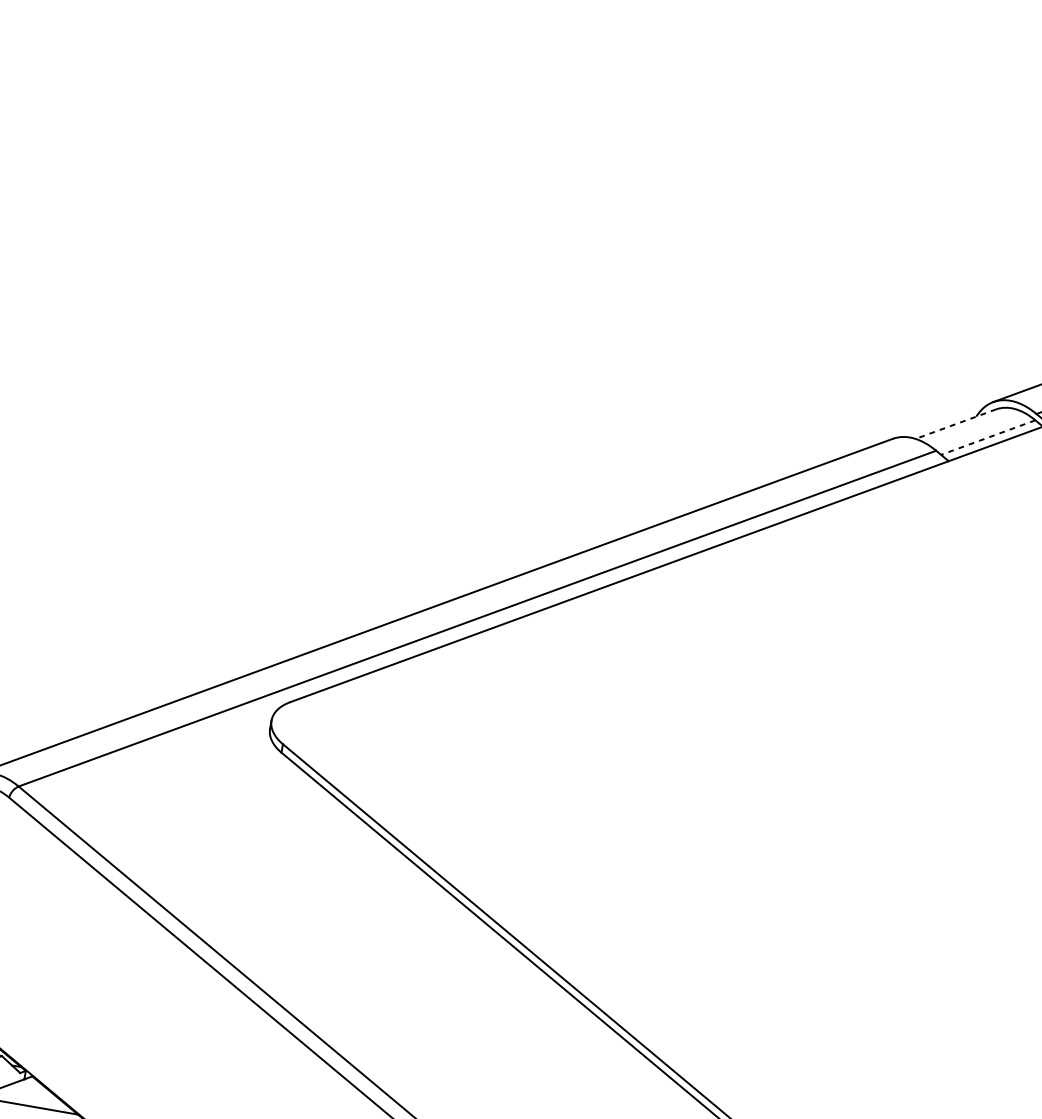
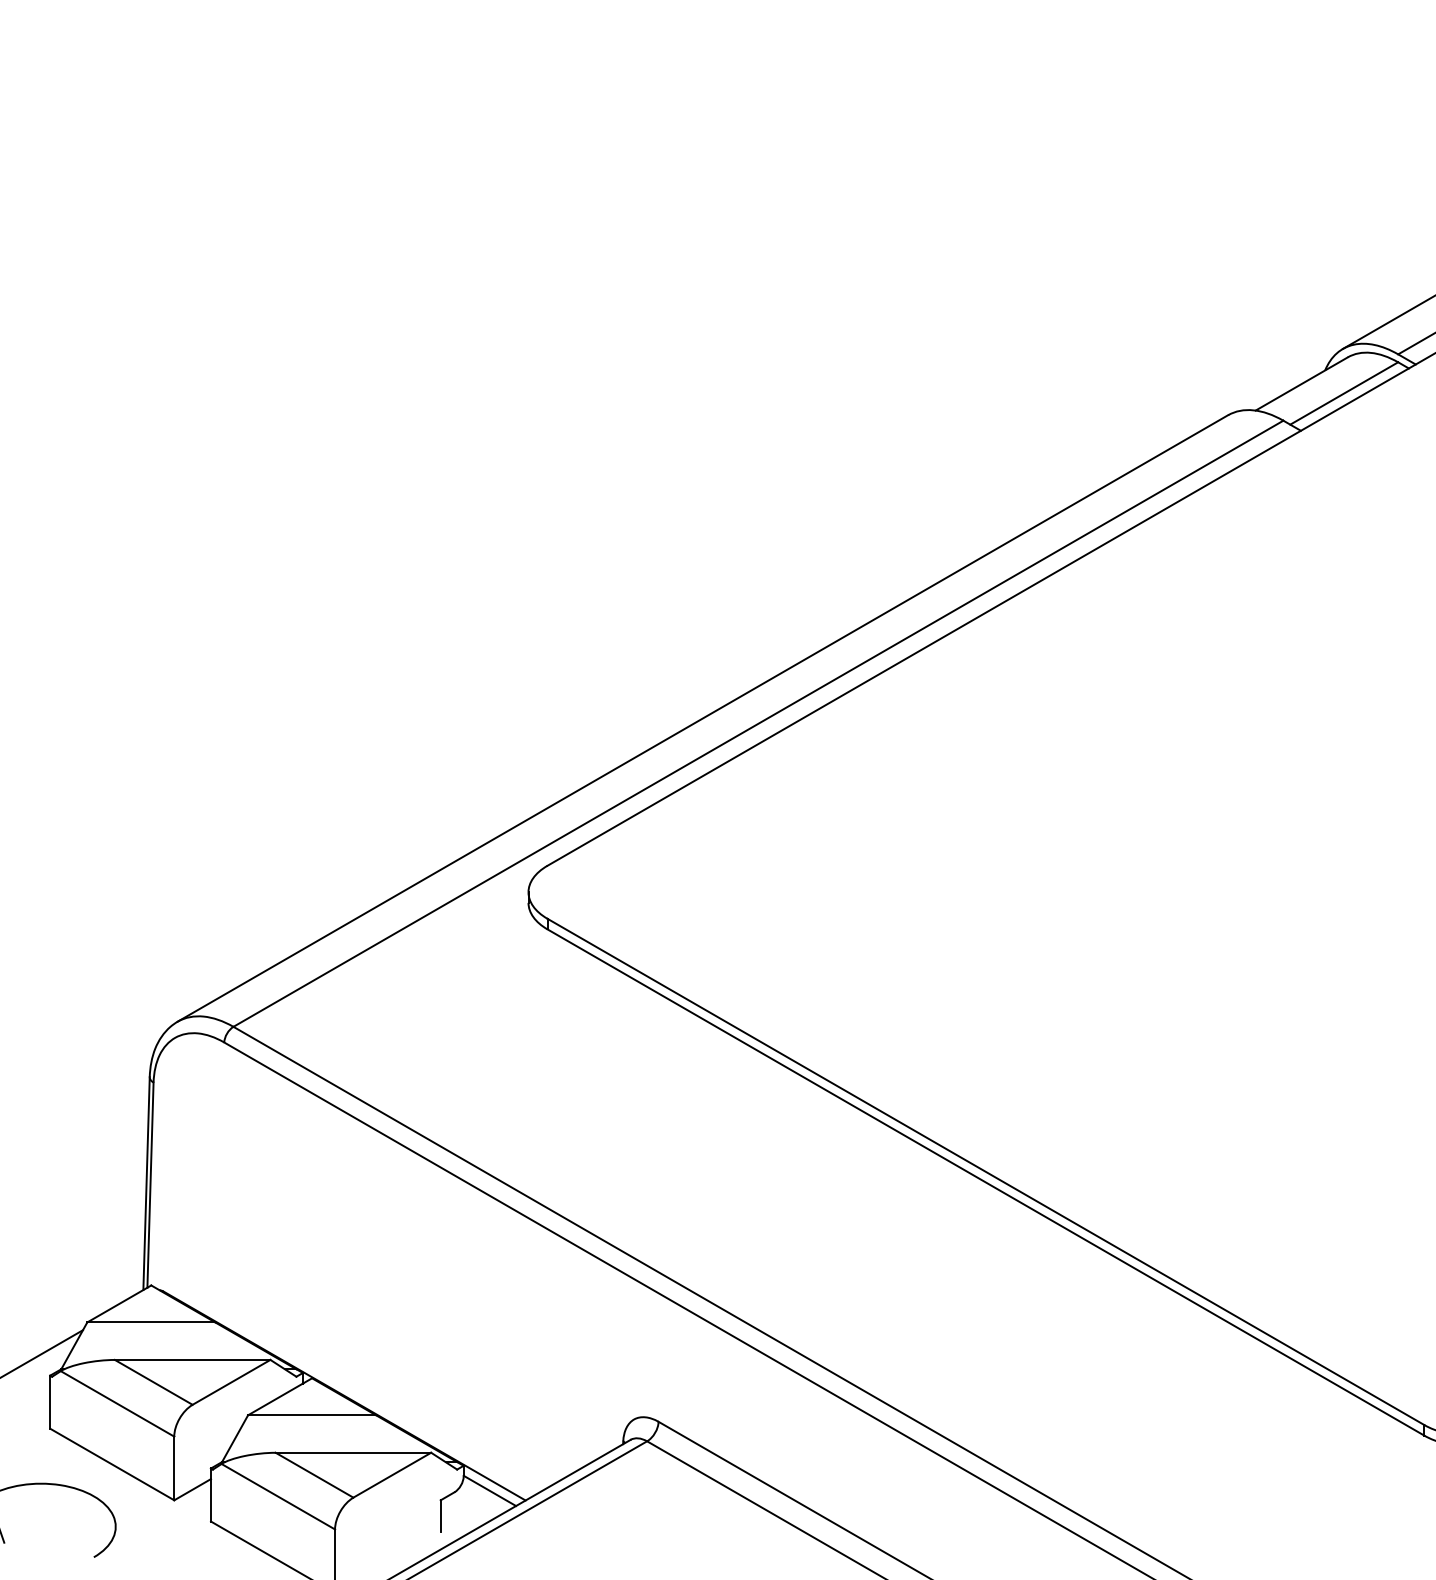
line: (955, 424) -> (1301, 384), dashed -> solid
line: (987, 437) -> (1343, 393), dashed -> solid

